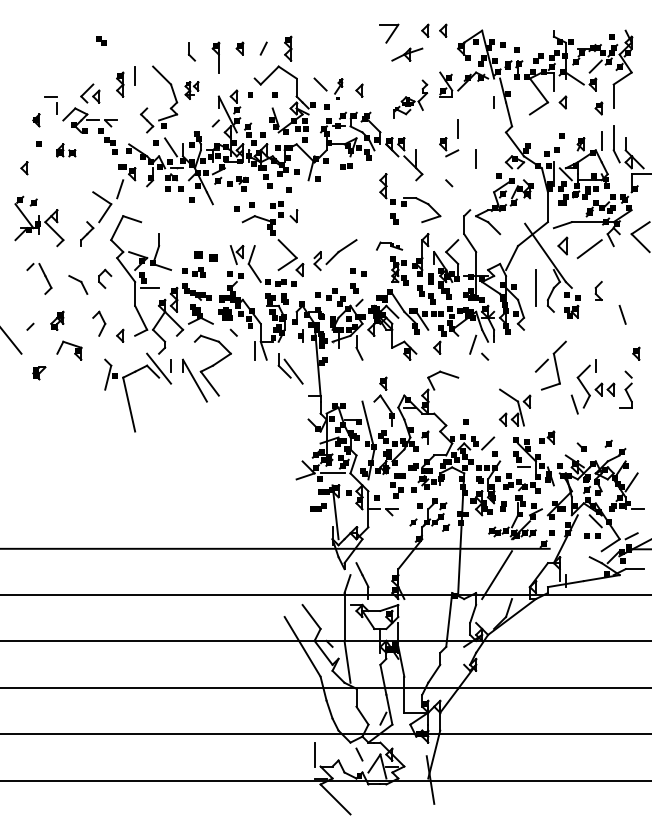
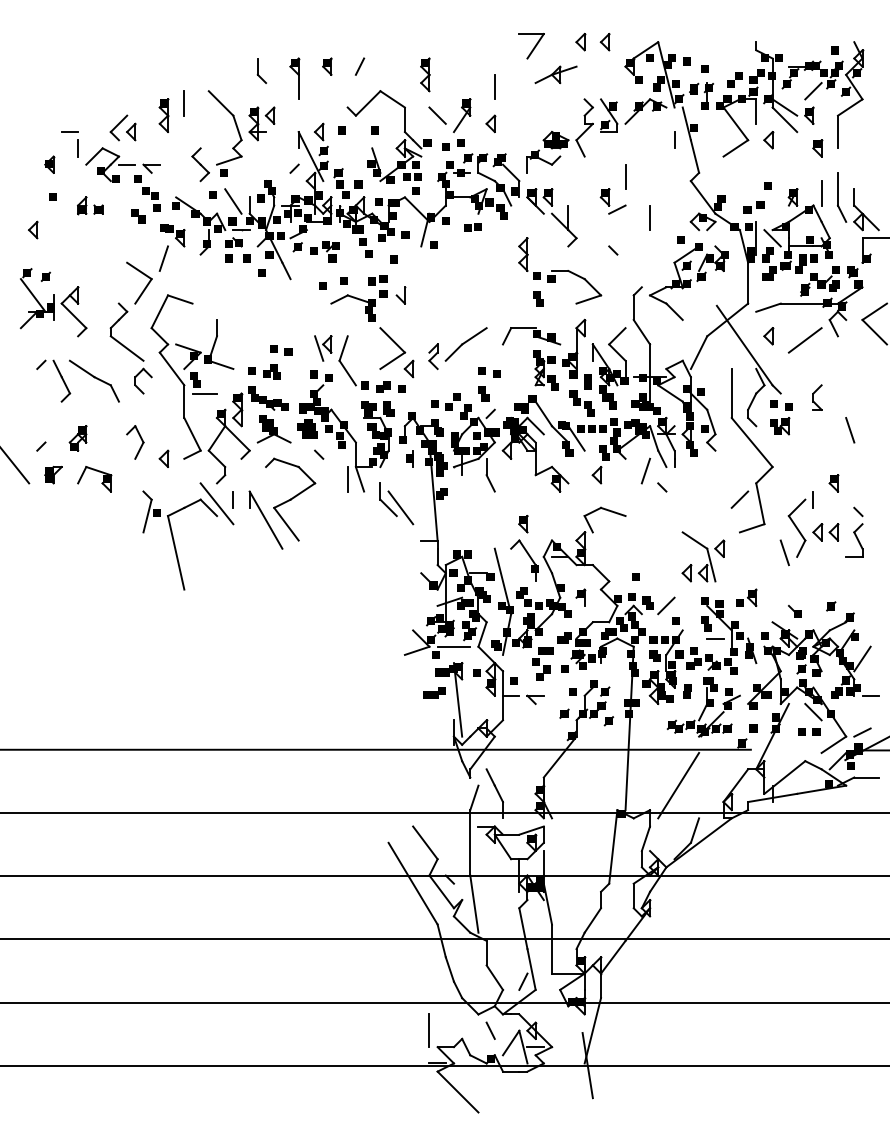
part: (101, 41) -> (138, 216), moved
part: (288, 48) -> (425, 74), moved
line: (362, 63) -> (494, 86), added
line: (574, 87) -> (784, 119), added
part: (338, 89) -> (462, 122), size x1.67
part: (191, 90) -> (261, 123), size x1.43
part: (409, 99) -> (559, 135), size x1.43
part: (389, 246) -> (531, 336), size x1.67
part: (562, 246) -> (768, 336), size x0.71
line: (92, 255) -> (126, 348), added
part: (206, 256) -> (281, 350), size x0.71
line: (59, 269) -> (81, 368), added
line: (550, 323) -> (751, 442), added
part: (636, 353) -> (833, 483), moved
part: (39, 373) -> (53, 475), moved
line: (574, 569) -> (784, 777), added
line: (464, 655) -> (633, 895), added

